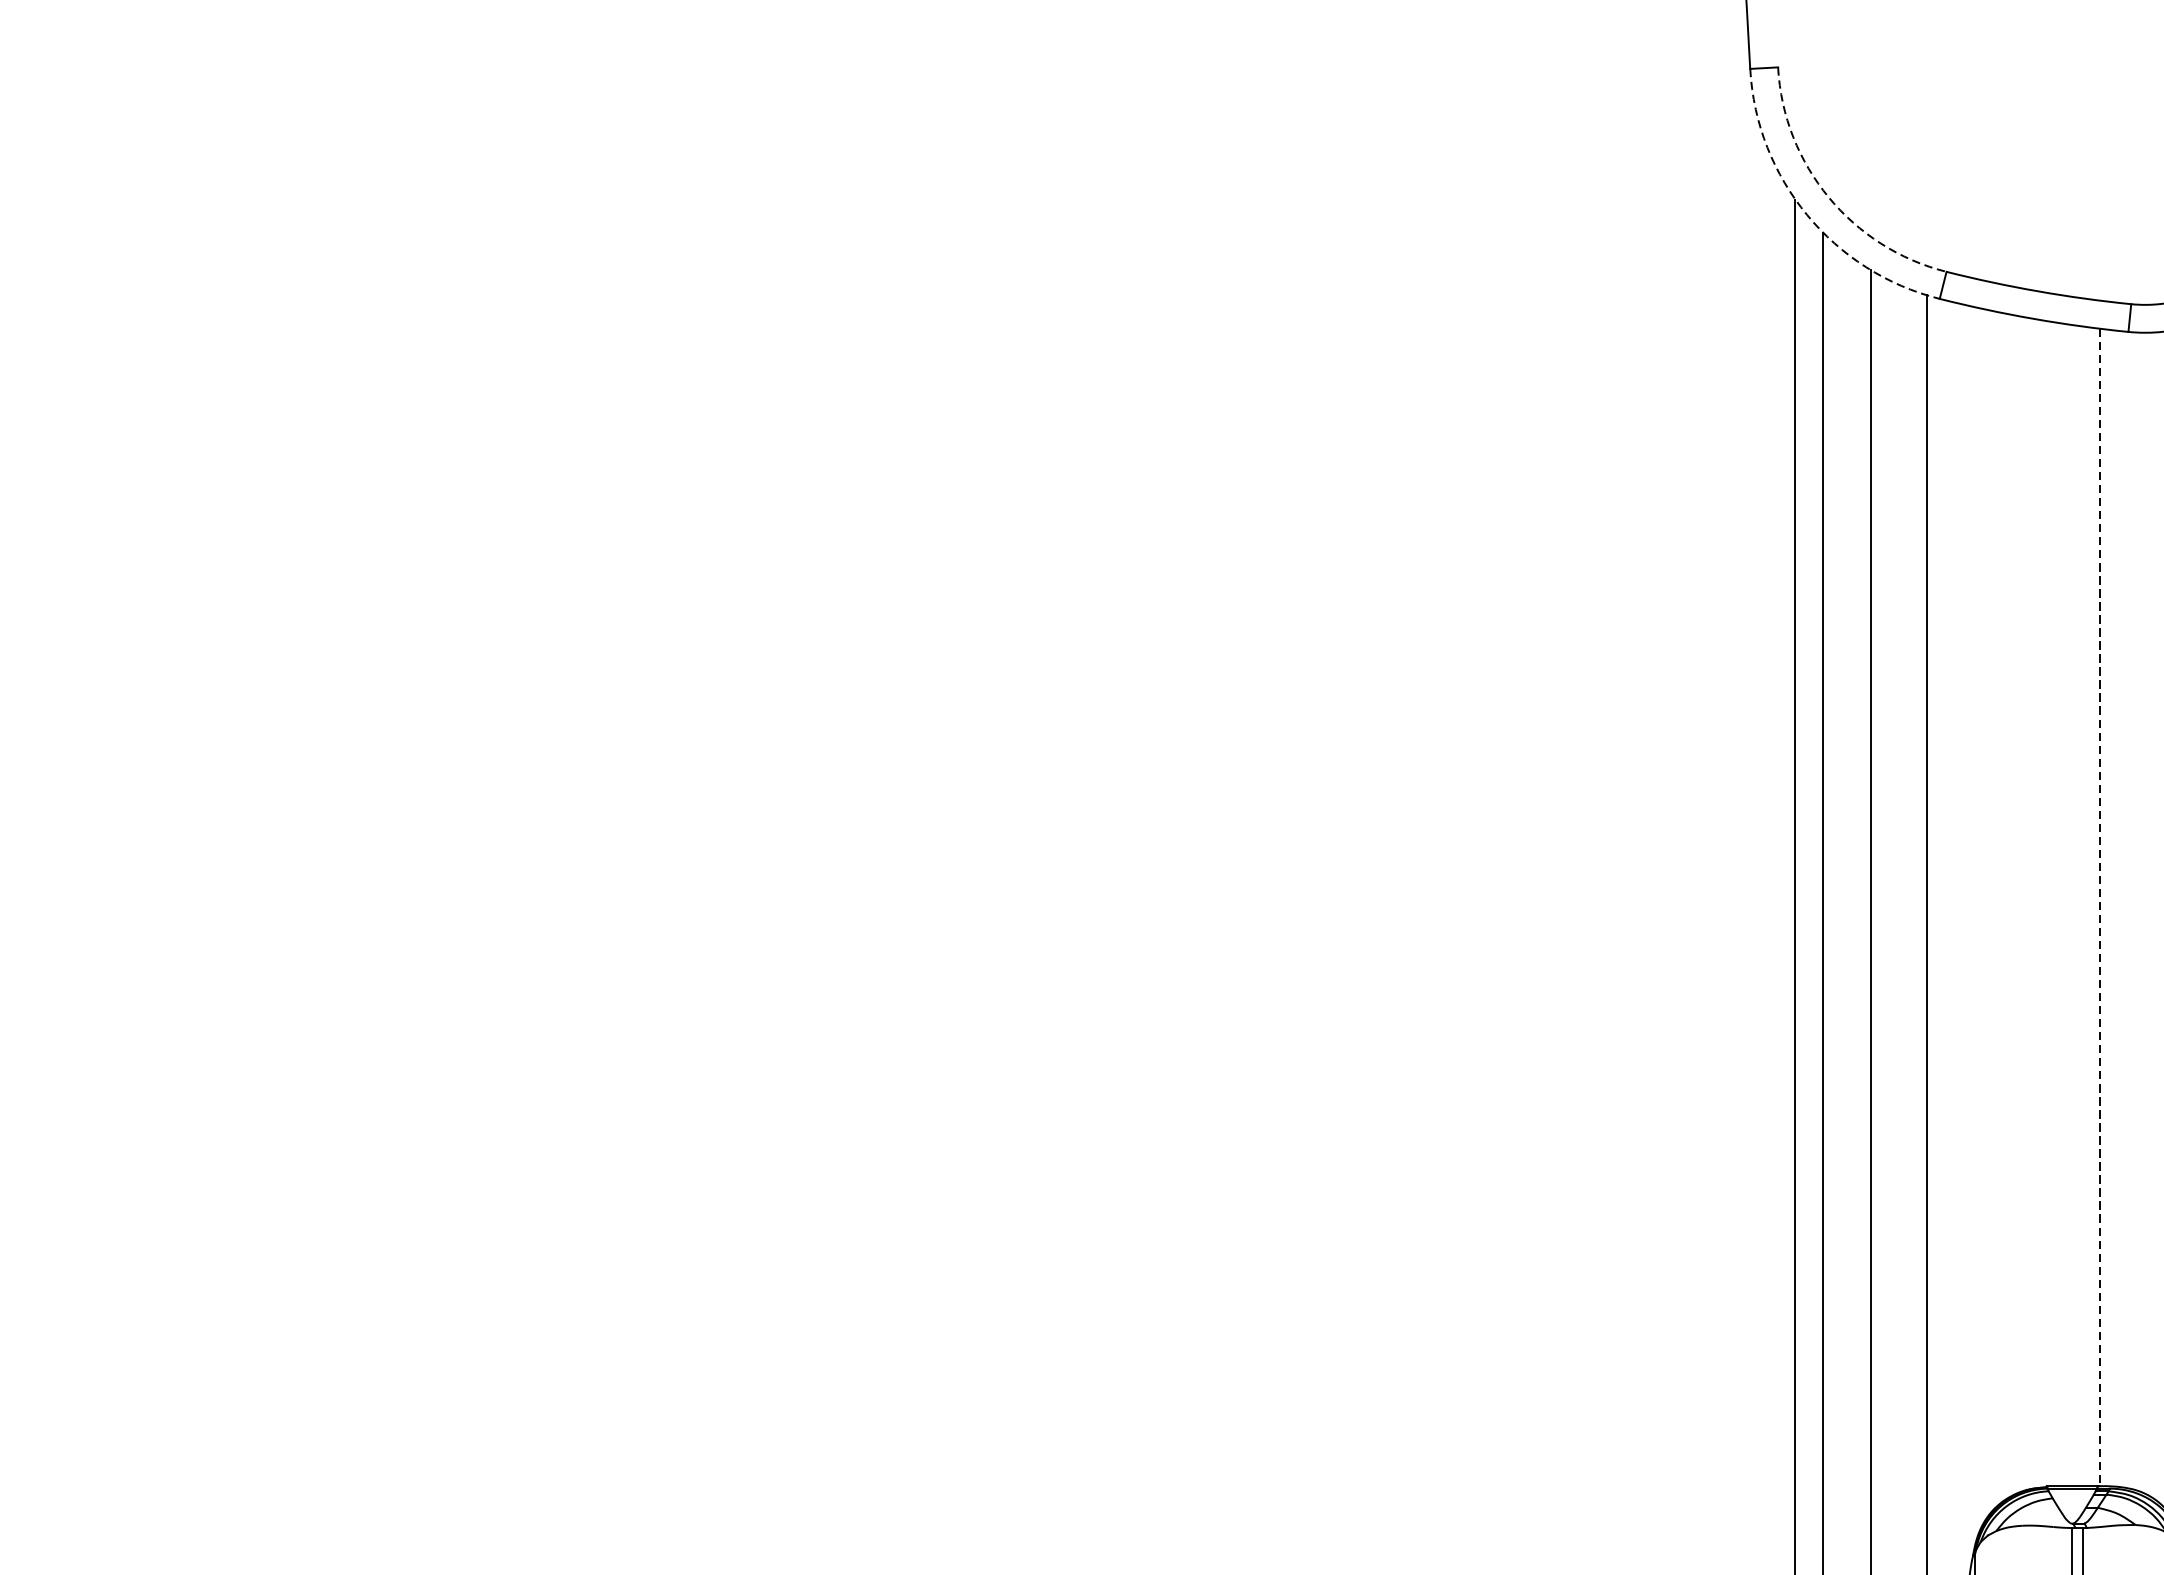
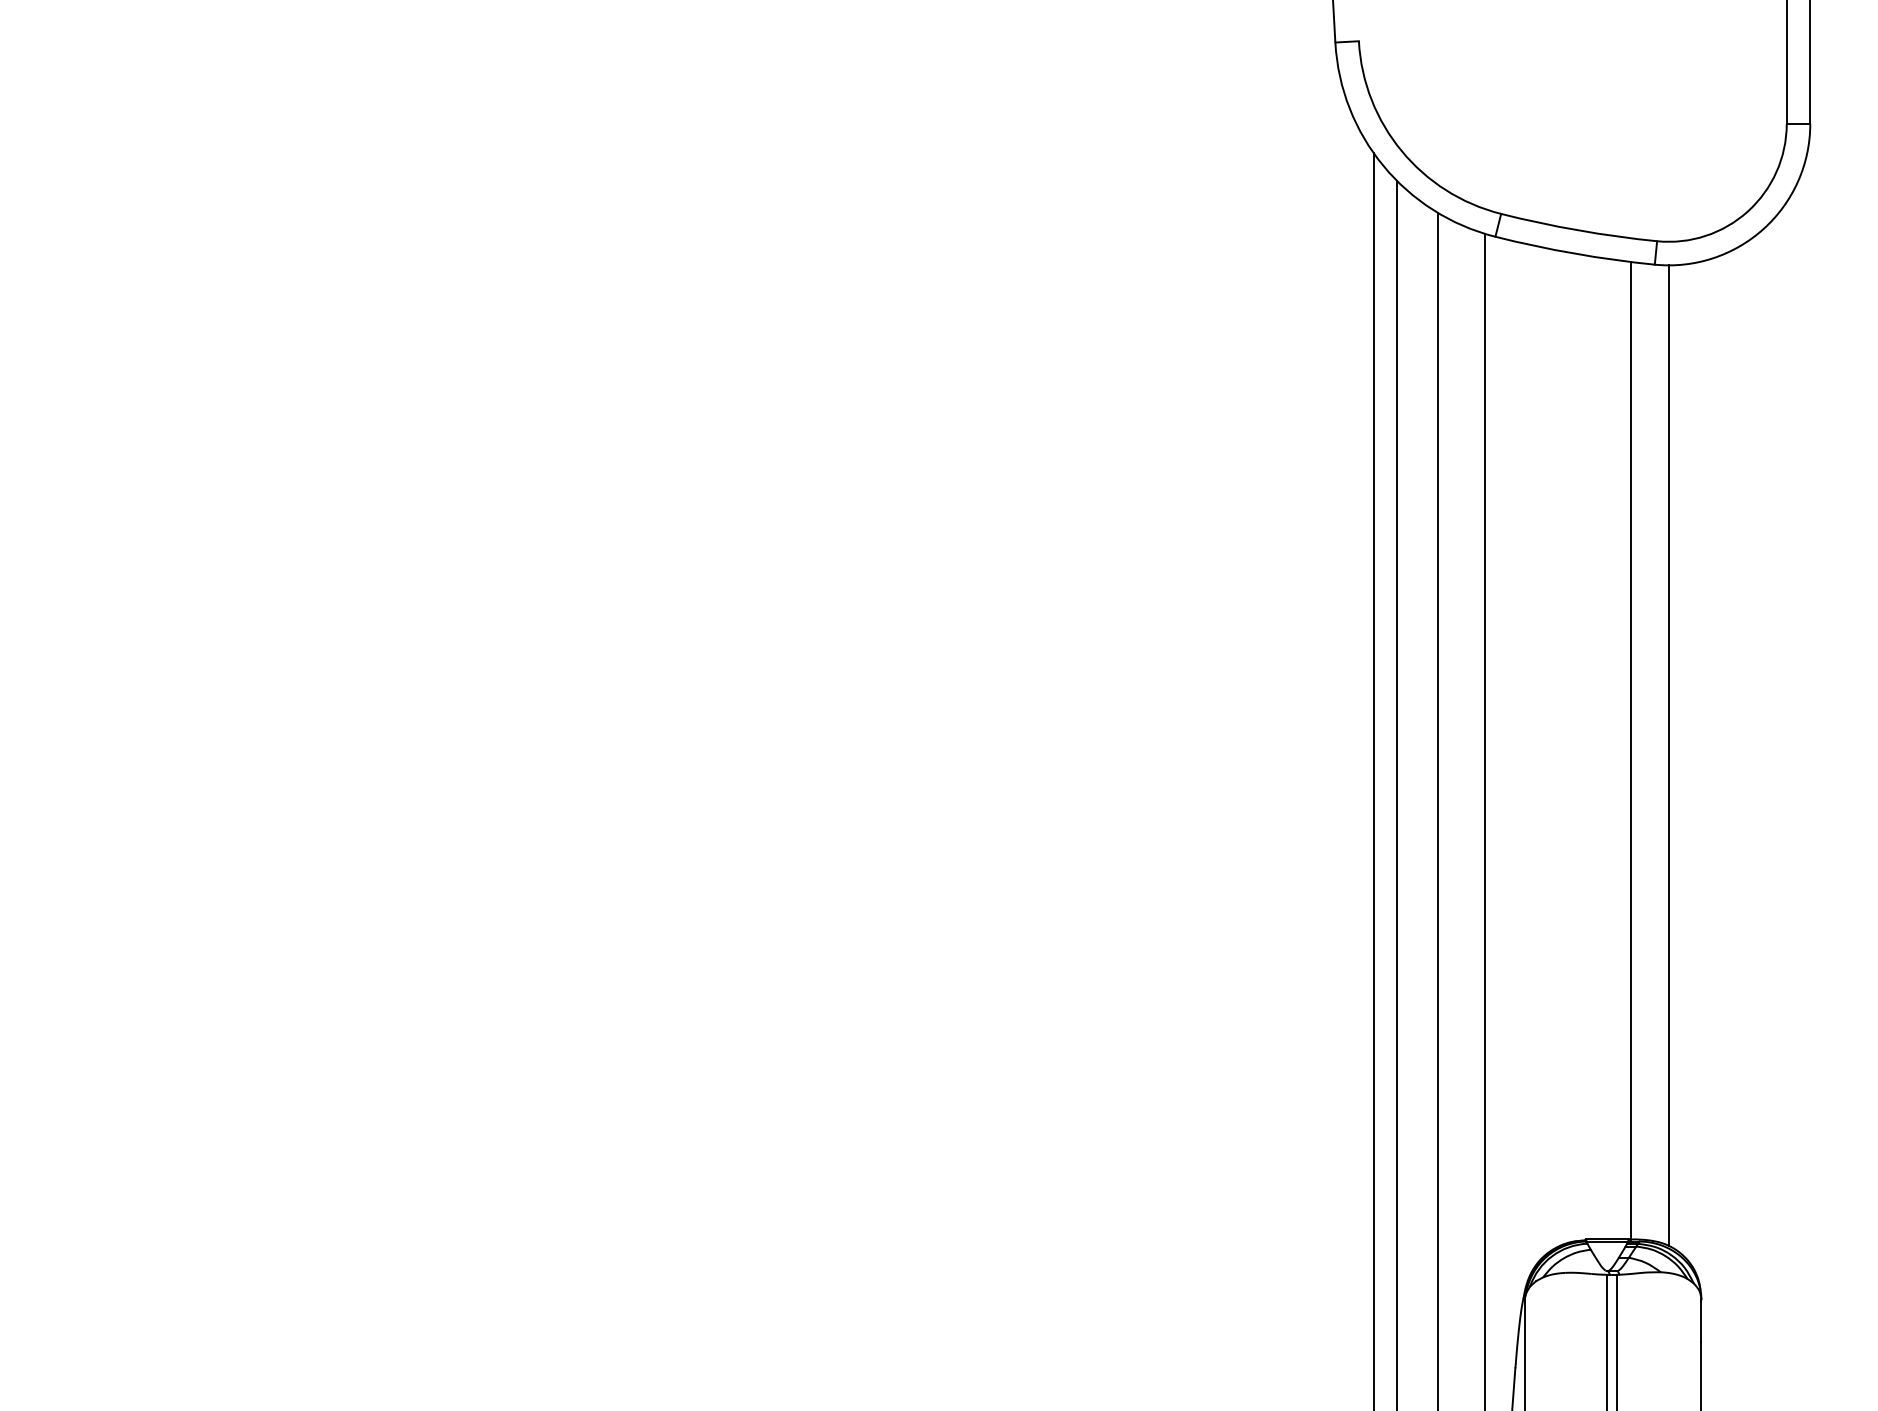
arc: (1828, 197) -> (1401, 151), dashed -> solid
arc: (1807, 214) -> (1383, 165), dashed -> solid
line: (2099, 907) -> (1630, 750), dashed -> solid
line: (2144, 913) -> (1668, 755), added

